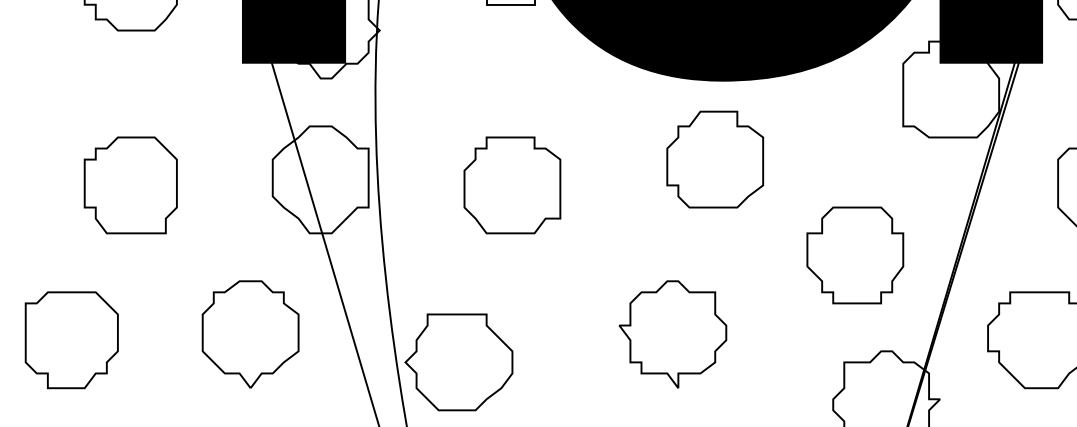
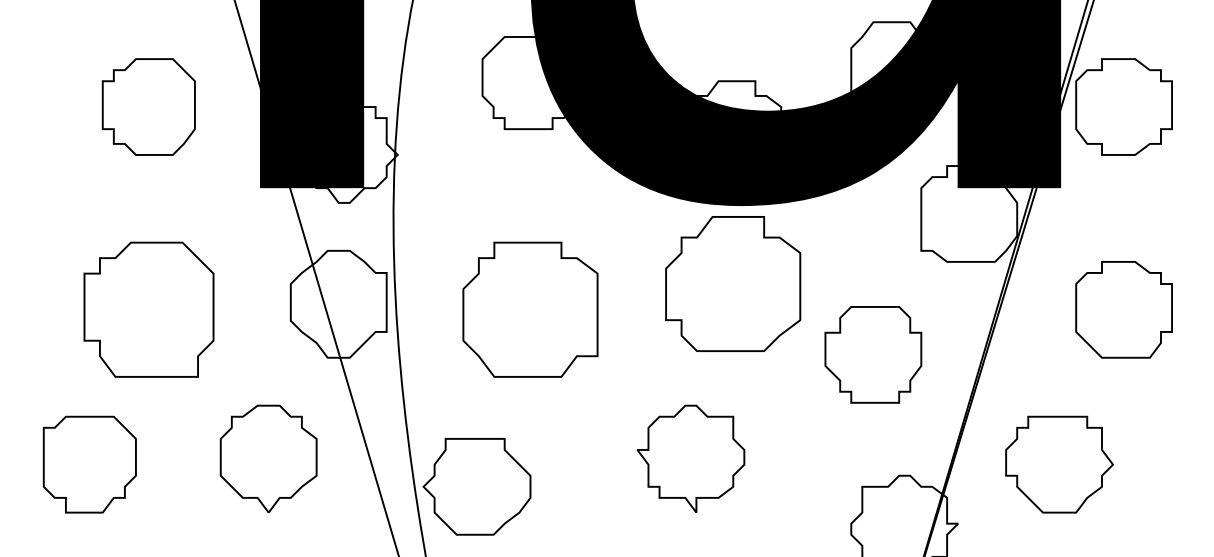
part: (715, 159) -> (733, 283), size x1.4
part: (130, 185) -> (148, 309), size x1.4
part: (512, 185) -> (530, 309), size x1.4
part: (855, 255) -> (873, 354), moved

